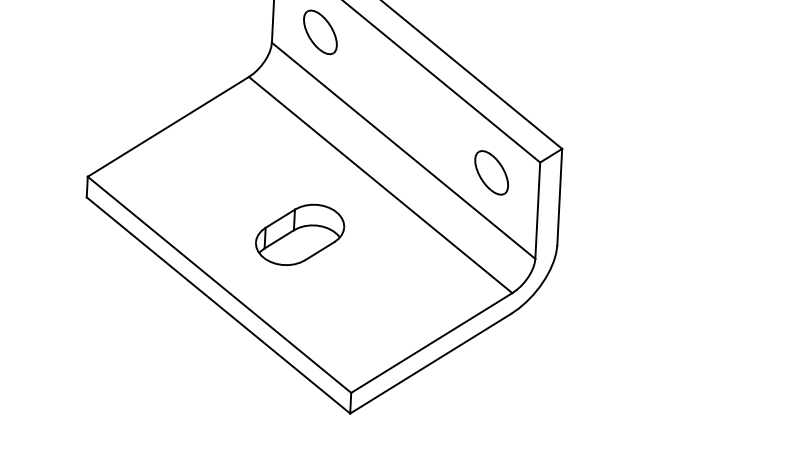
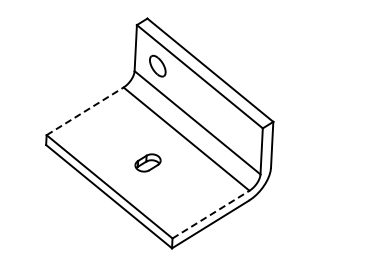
line: (169, 127) -> (85, 111), solid -> dashed
part: (491, 173) -> (239, 133), removed
part: (298, 233) -> (147, 162), size x0.6
line: (432, 342) -> (211, 214), solid -> dashed

